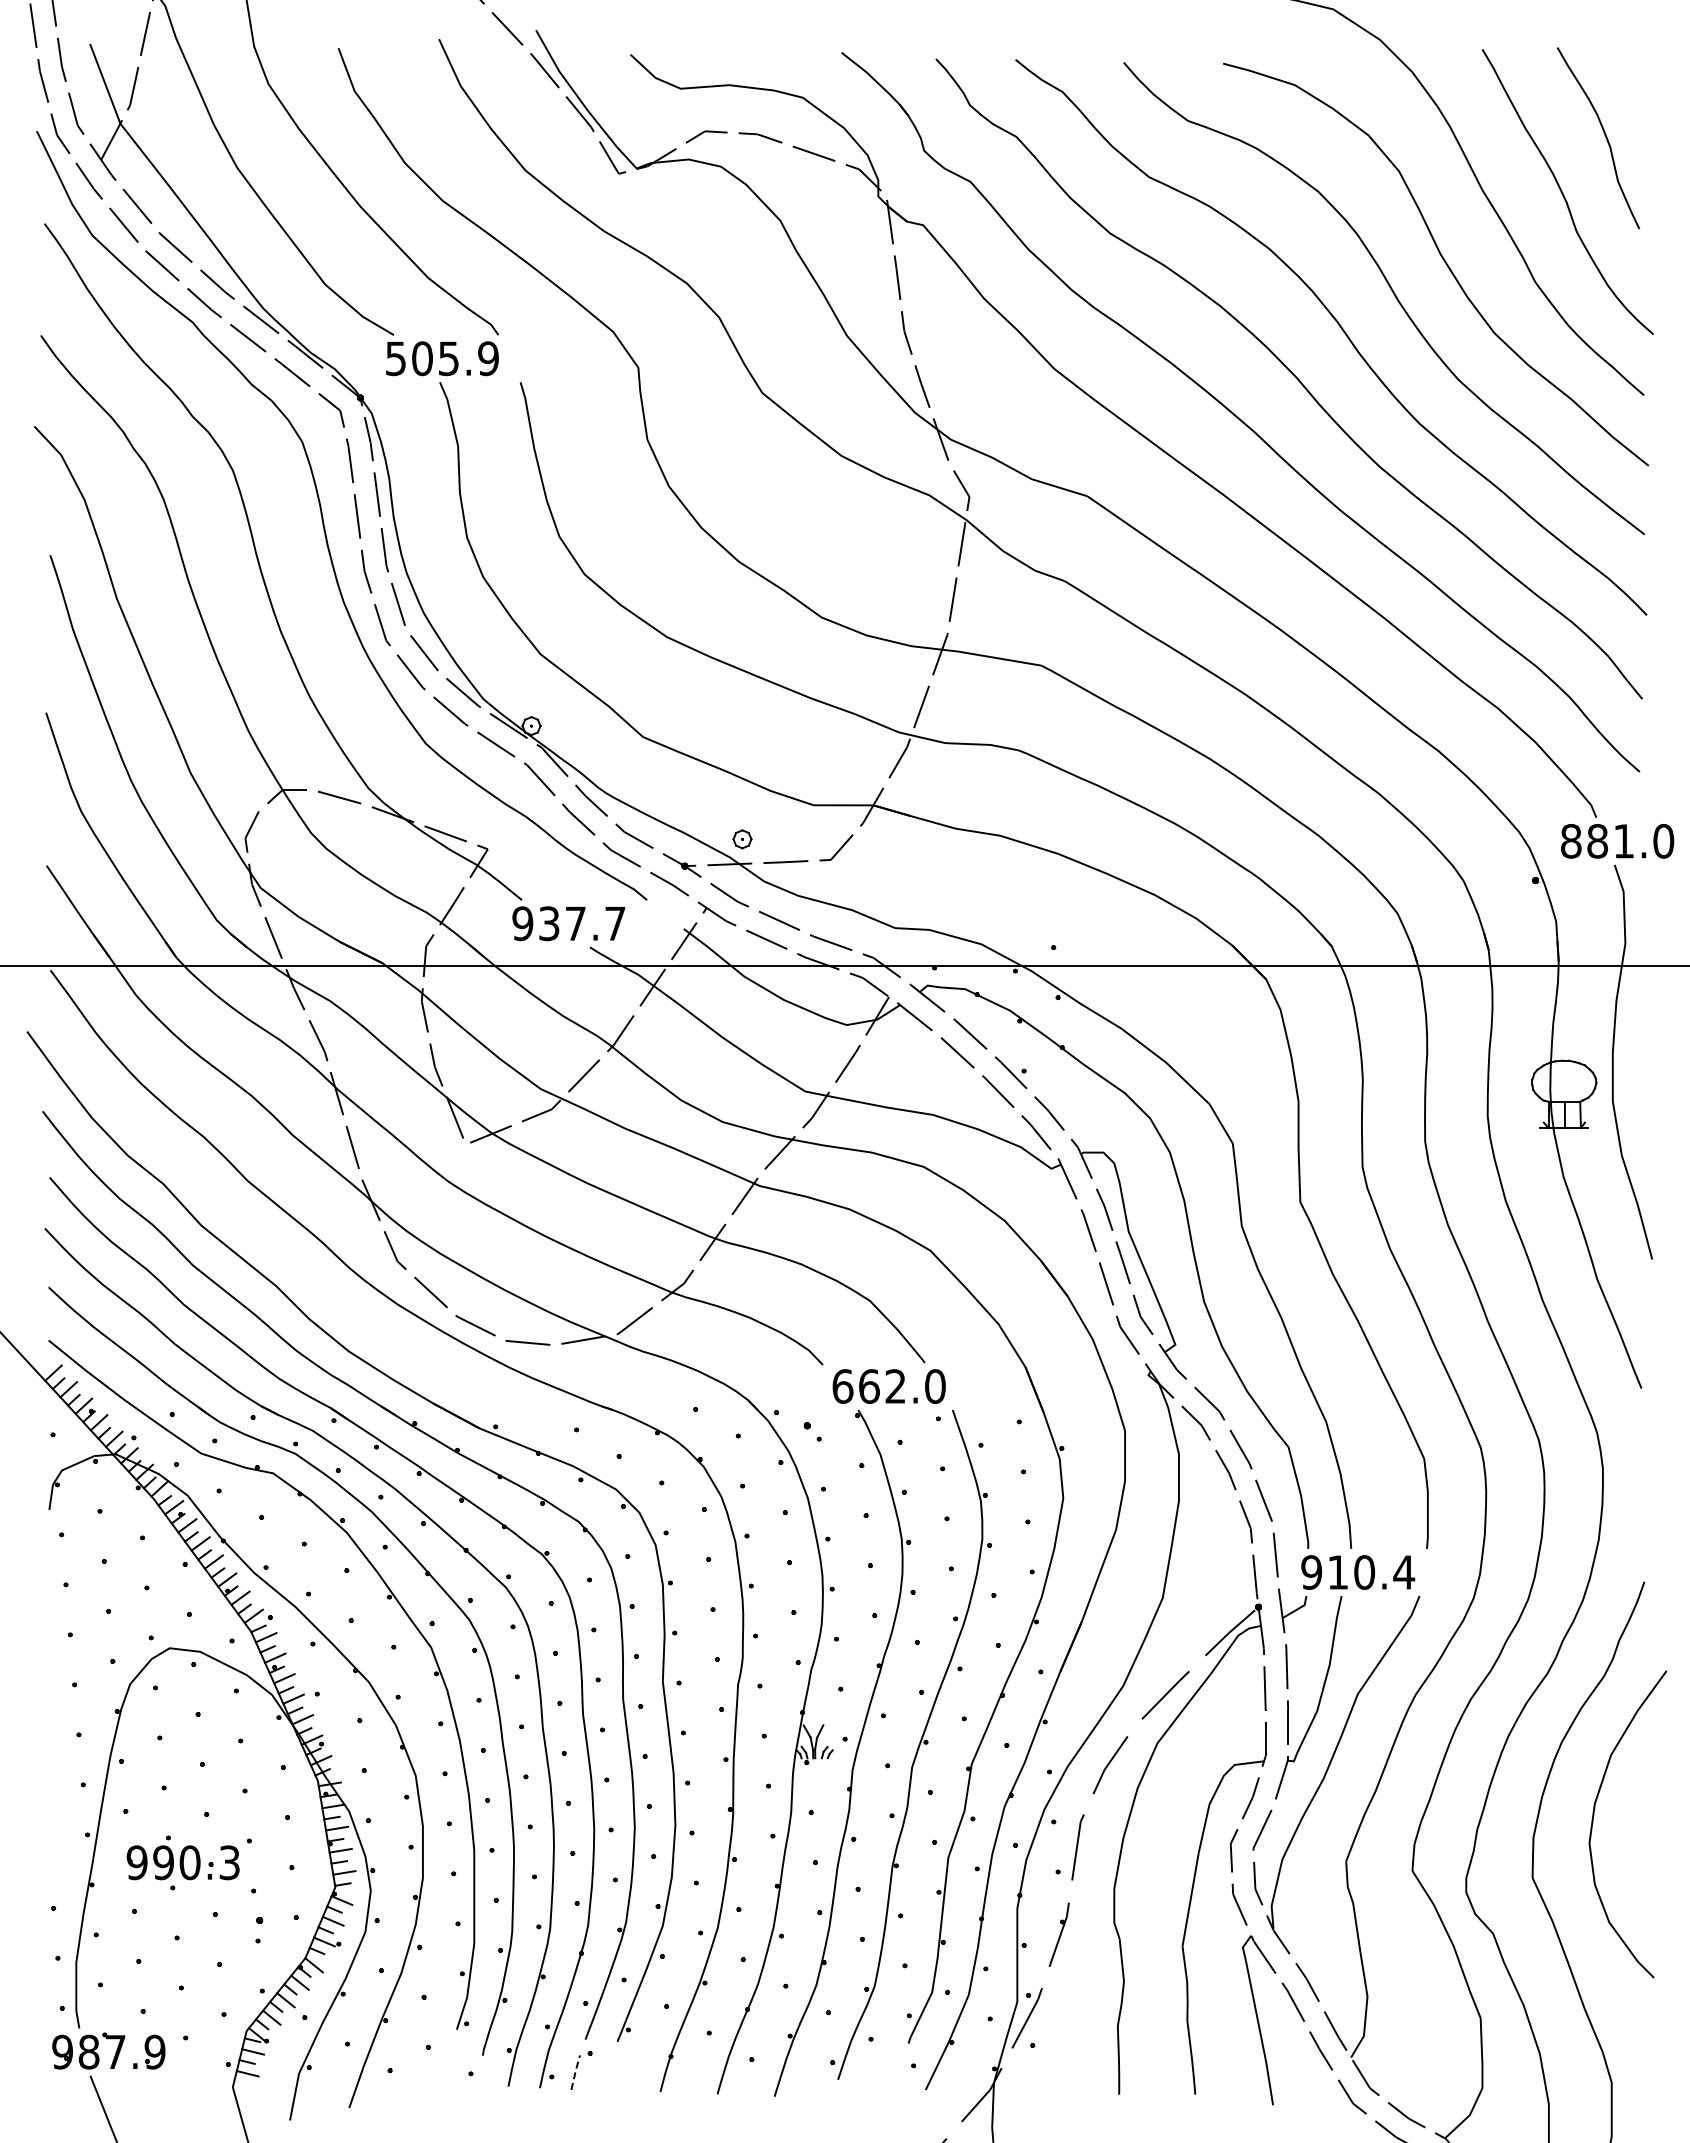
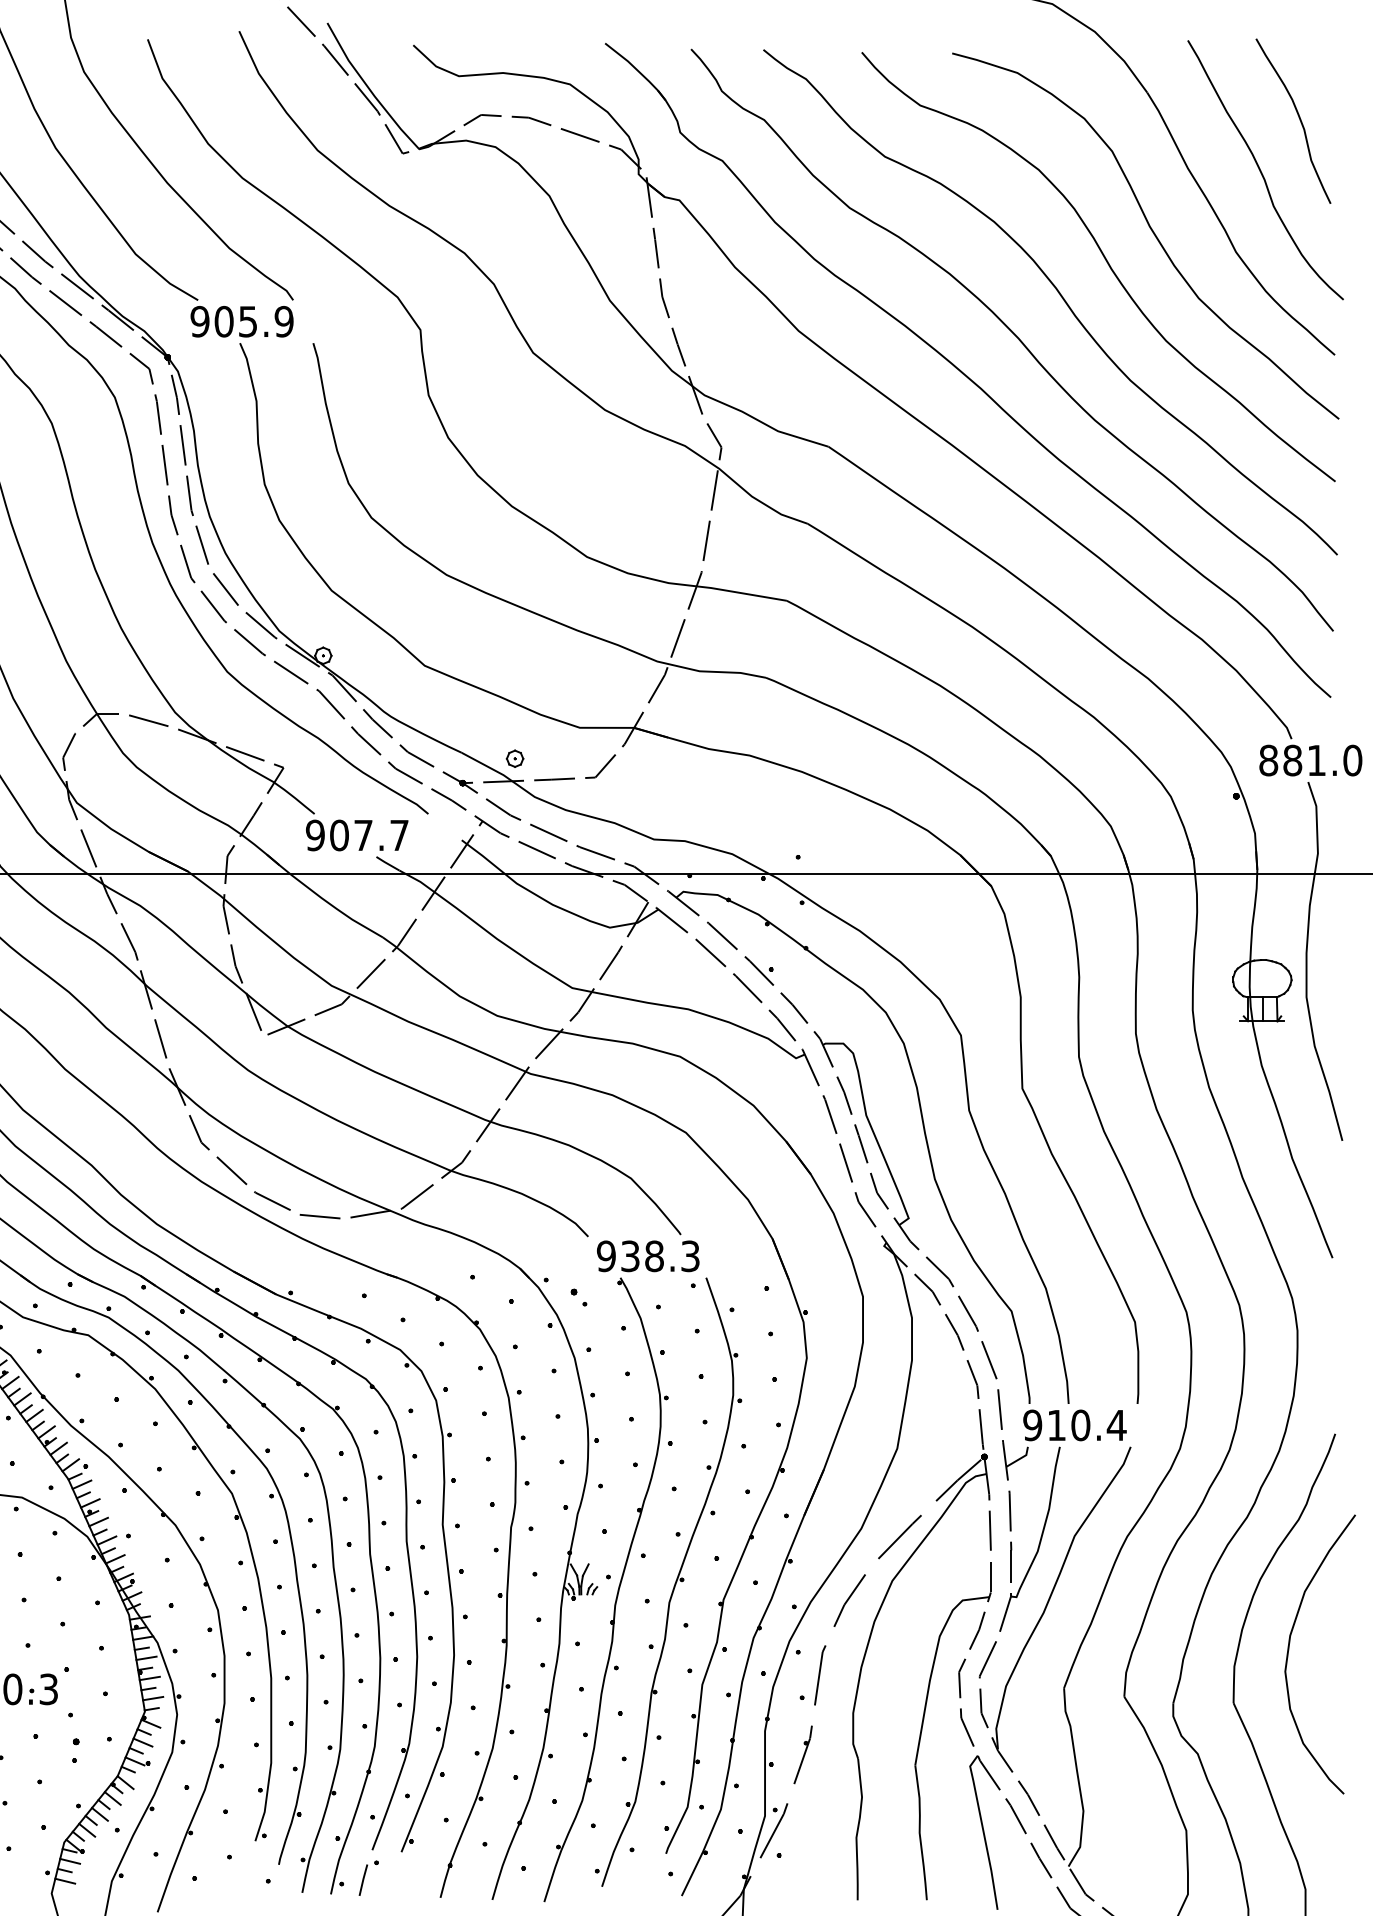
text: (395, 358) -> (199, 321), 505.9 -> 905.9
text: (549, 923) -> (339, 835), 937.7 -> 907.7
text: (888, 1386) -> (647, 1256), 662.0 -> 938.3
line: (575, 2072) -> (363, 1880), dashed -> solid

